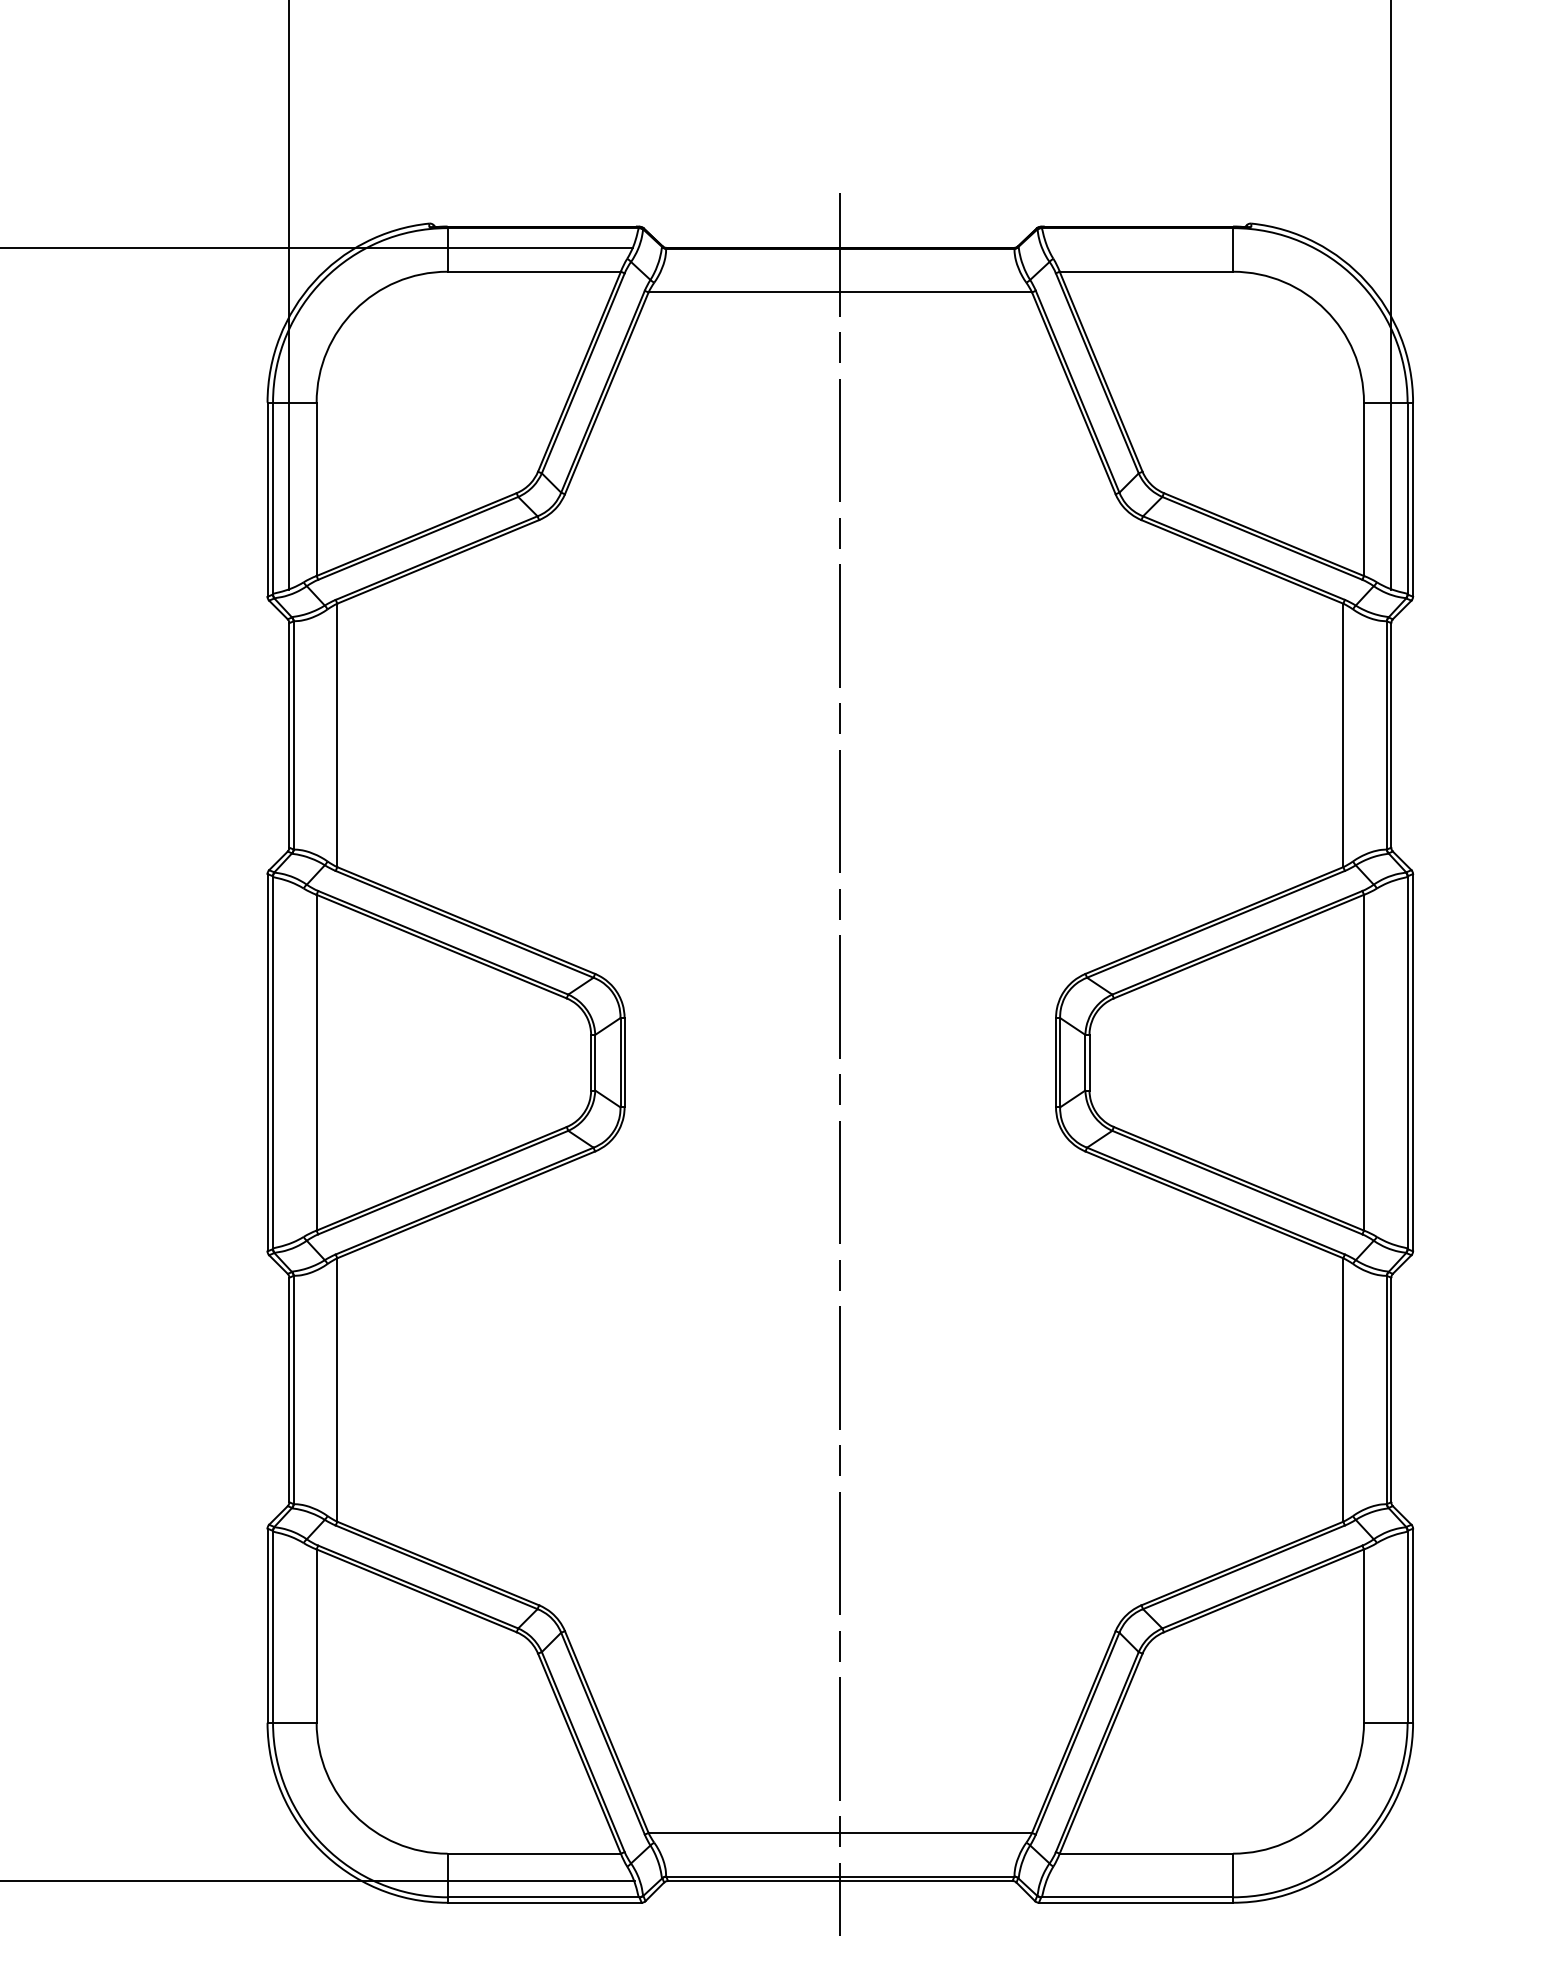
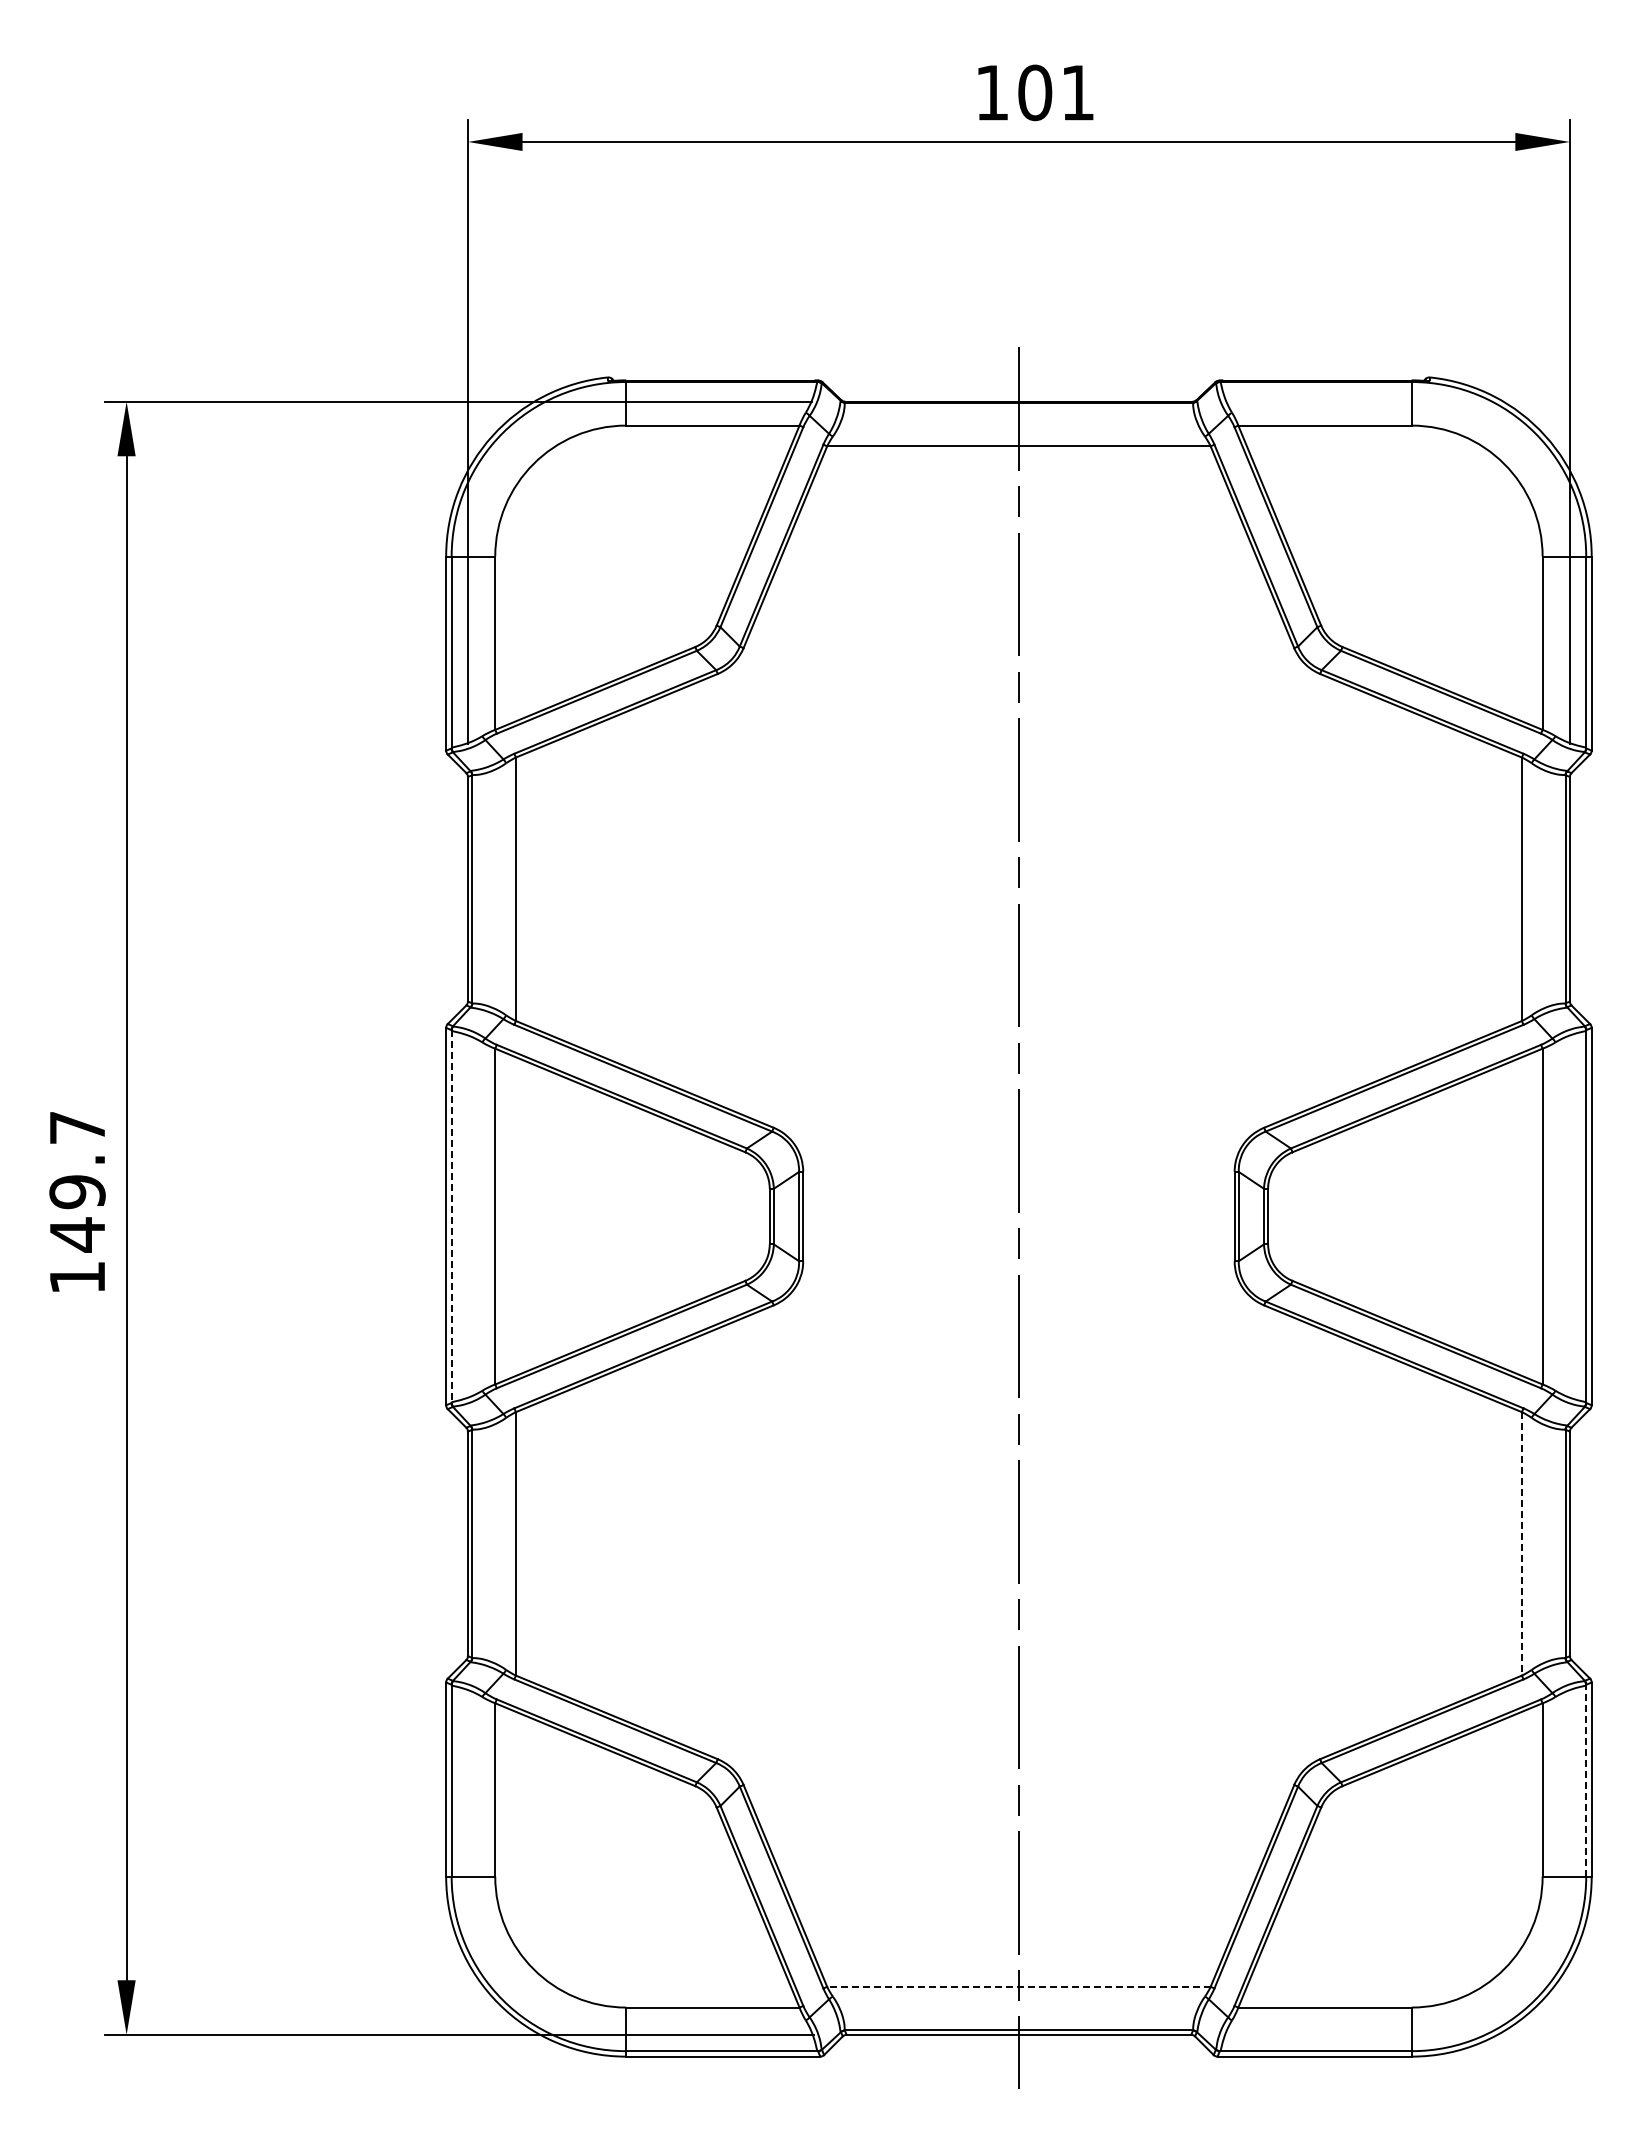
line: (272, 1063) -> (451, 1217), solid -> dashed
line: (1342, 1389) -> (1521, 1543), solid -> dashed
line: (1407, 1626) -> (1586, 1780), solid -> dashed
line: (839, 1832) -> (1018, 1986), solid -> dashed

